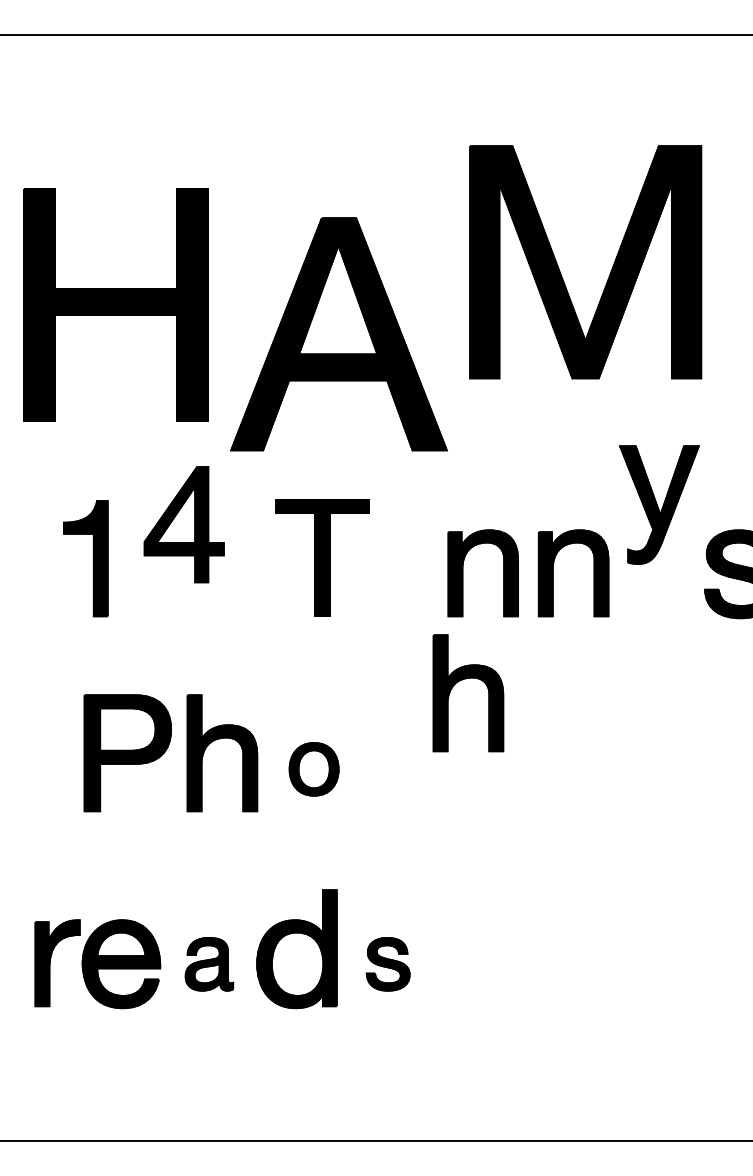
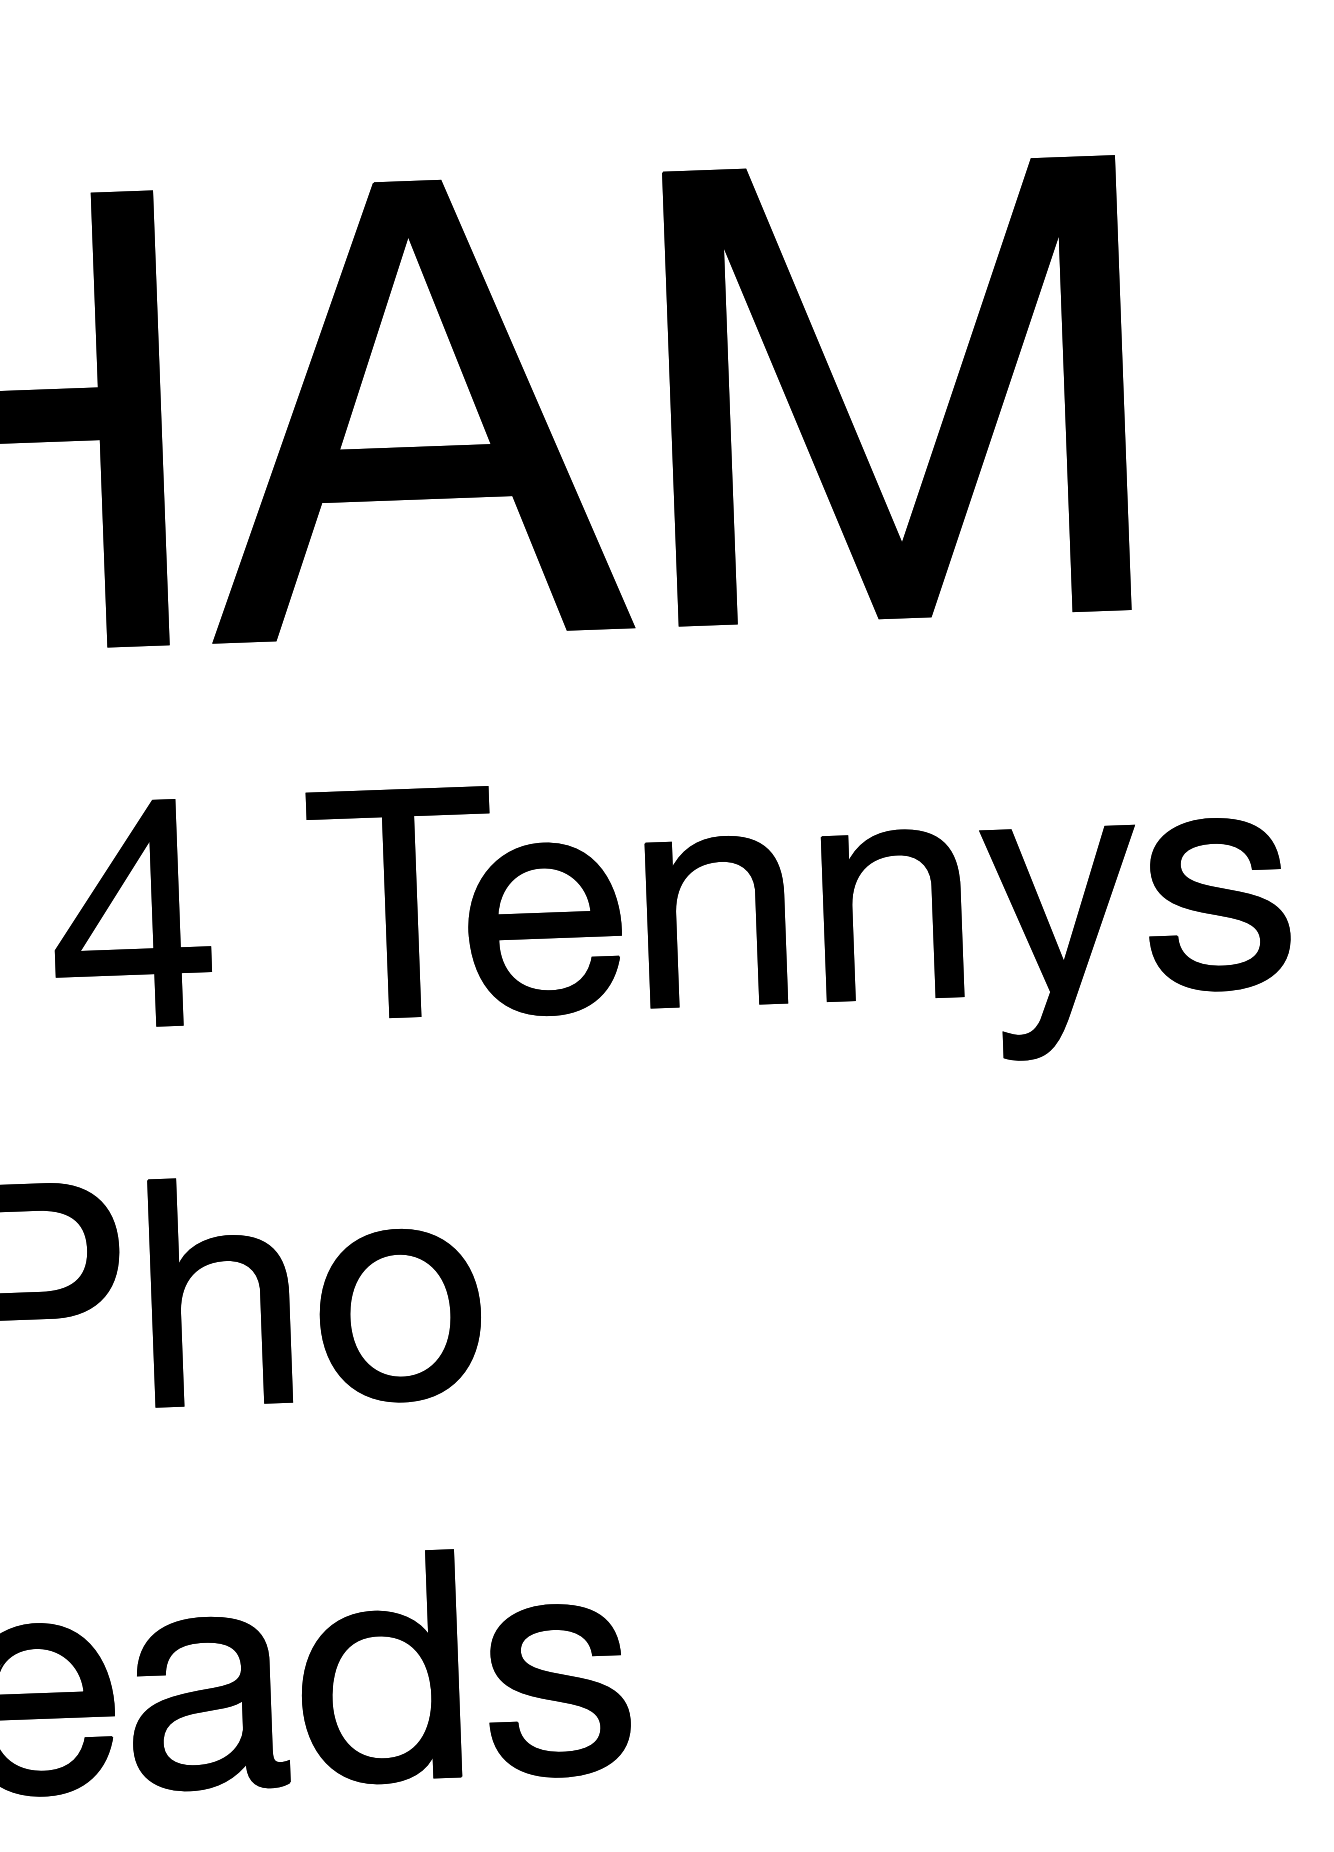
part: (561, 273) -> (850, 414), moved
part: (338, 334) -> (414, 408), moved
part: (658, 504) -> (1059, 942), moved
part: (183, 524) -> (130, 913), moved
part: (395, 574) -> (545, 929), added
part: (466, 679) -> (691, 1129), removed
part: (313, 769) -> (398, 1316), size x1.67
part: (209, 964) -> (209, 1704), size x1.67
part: (387, 964) -> (557, 1691), size x1.67

